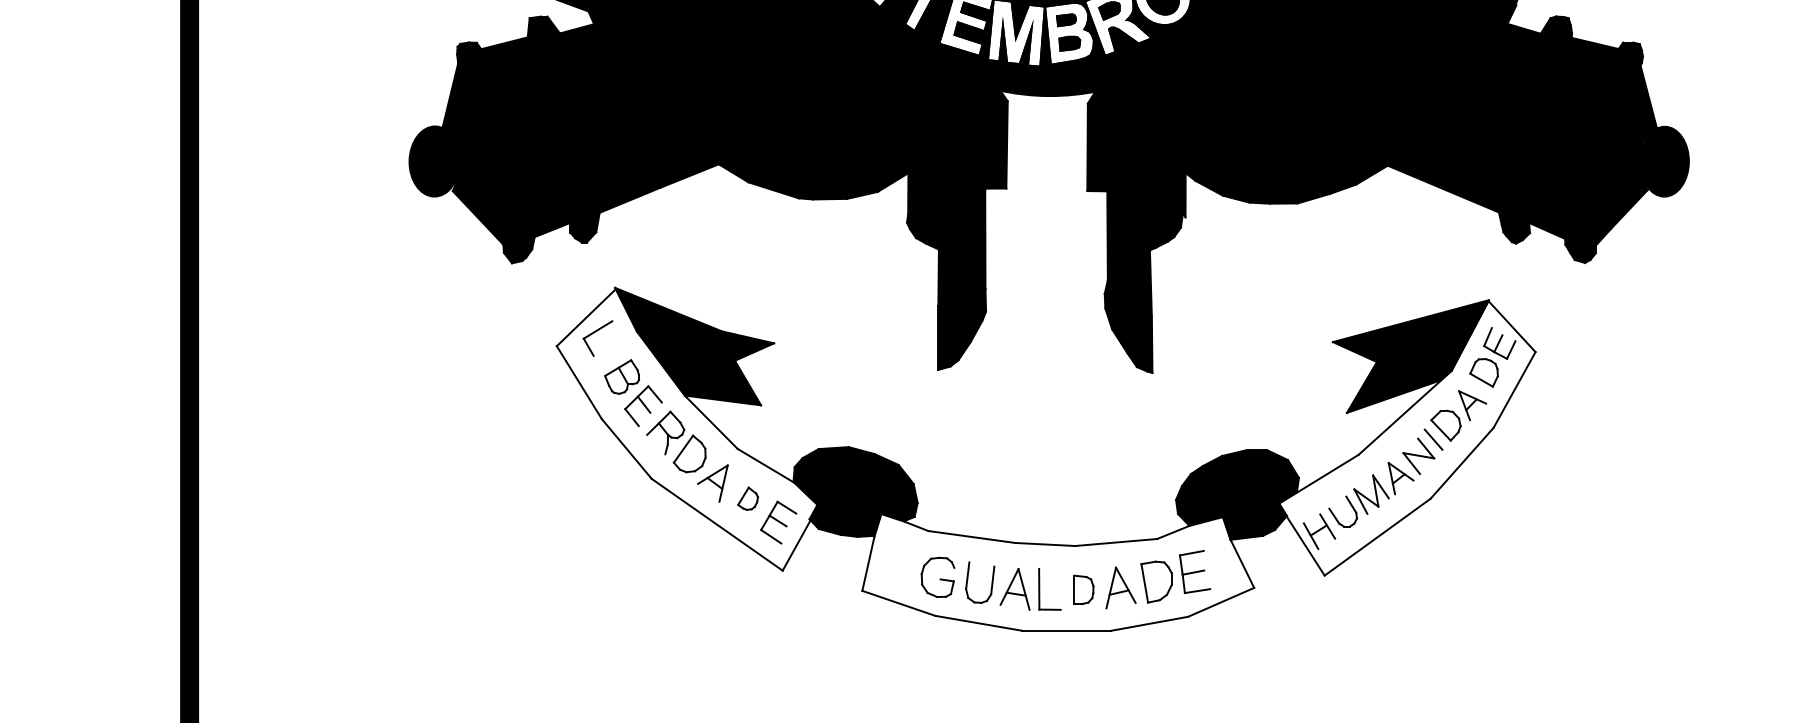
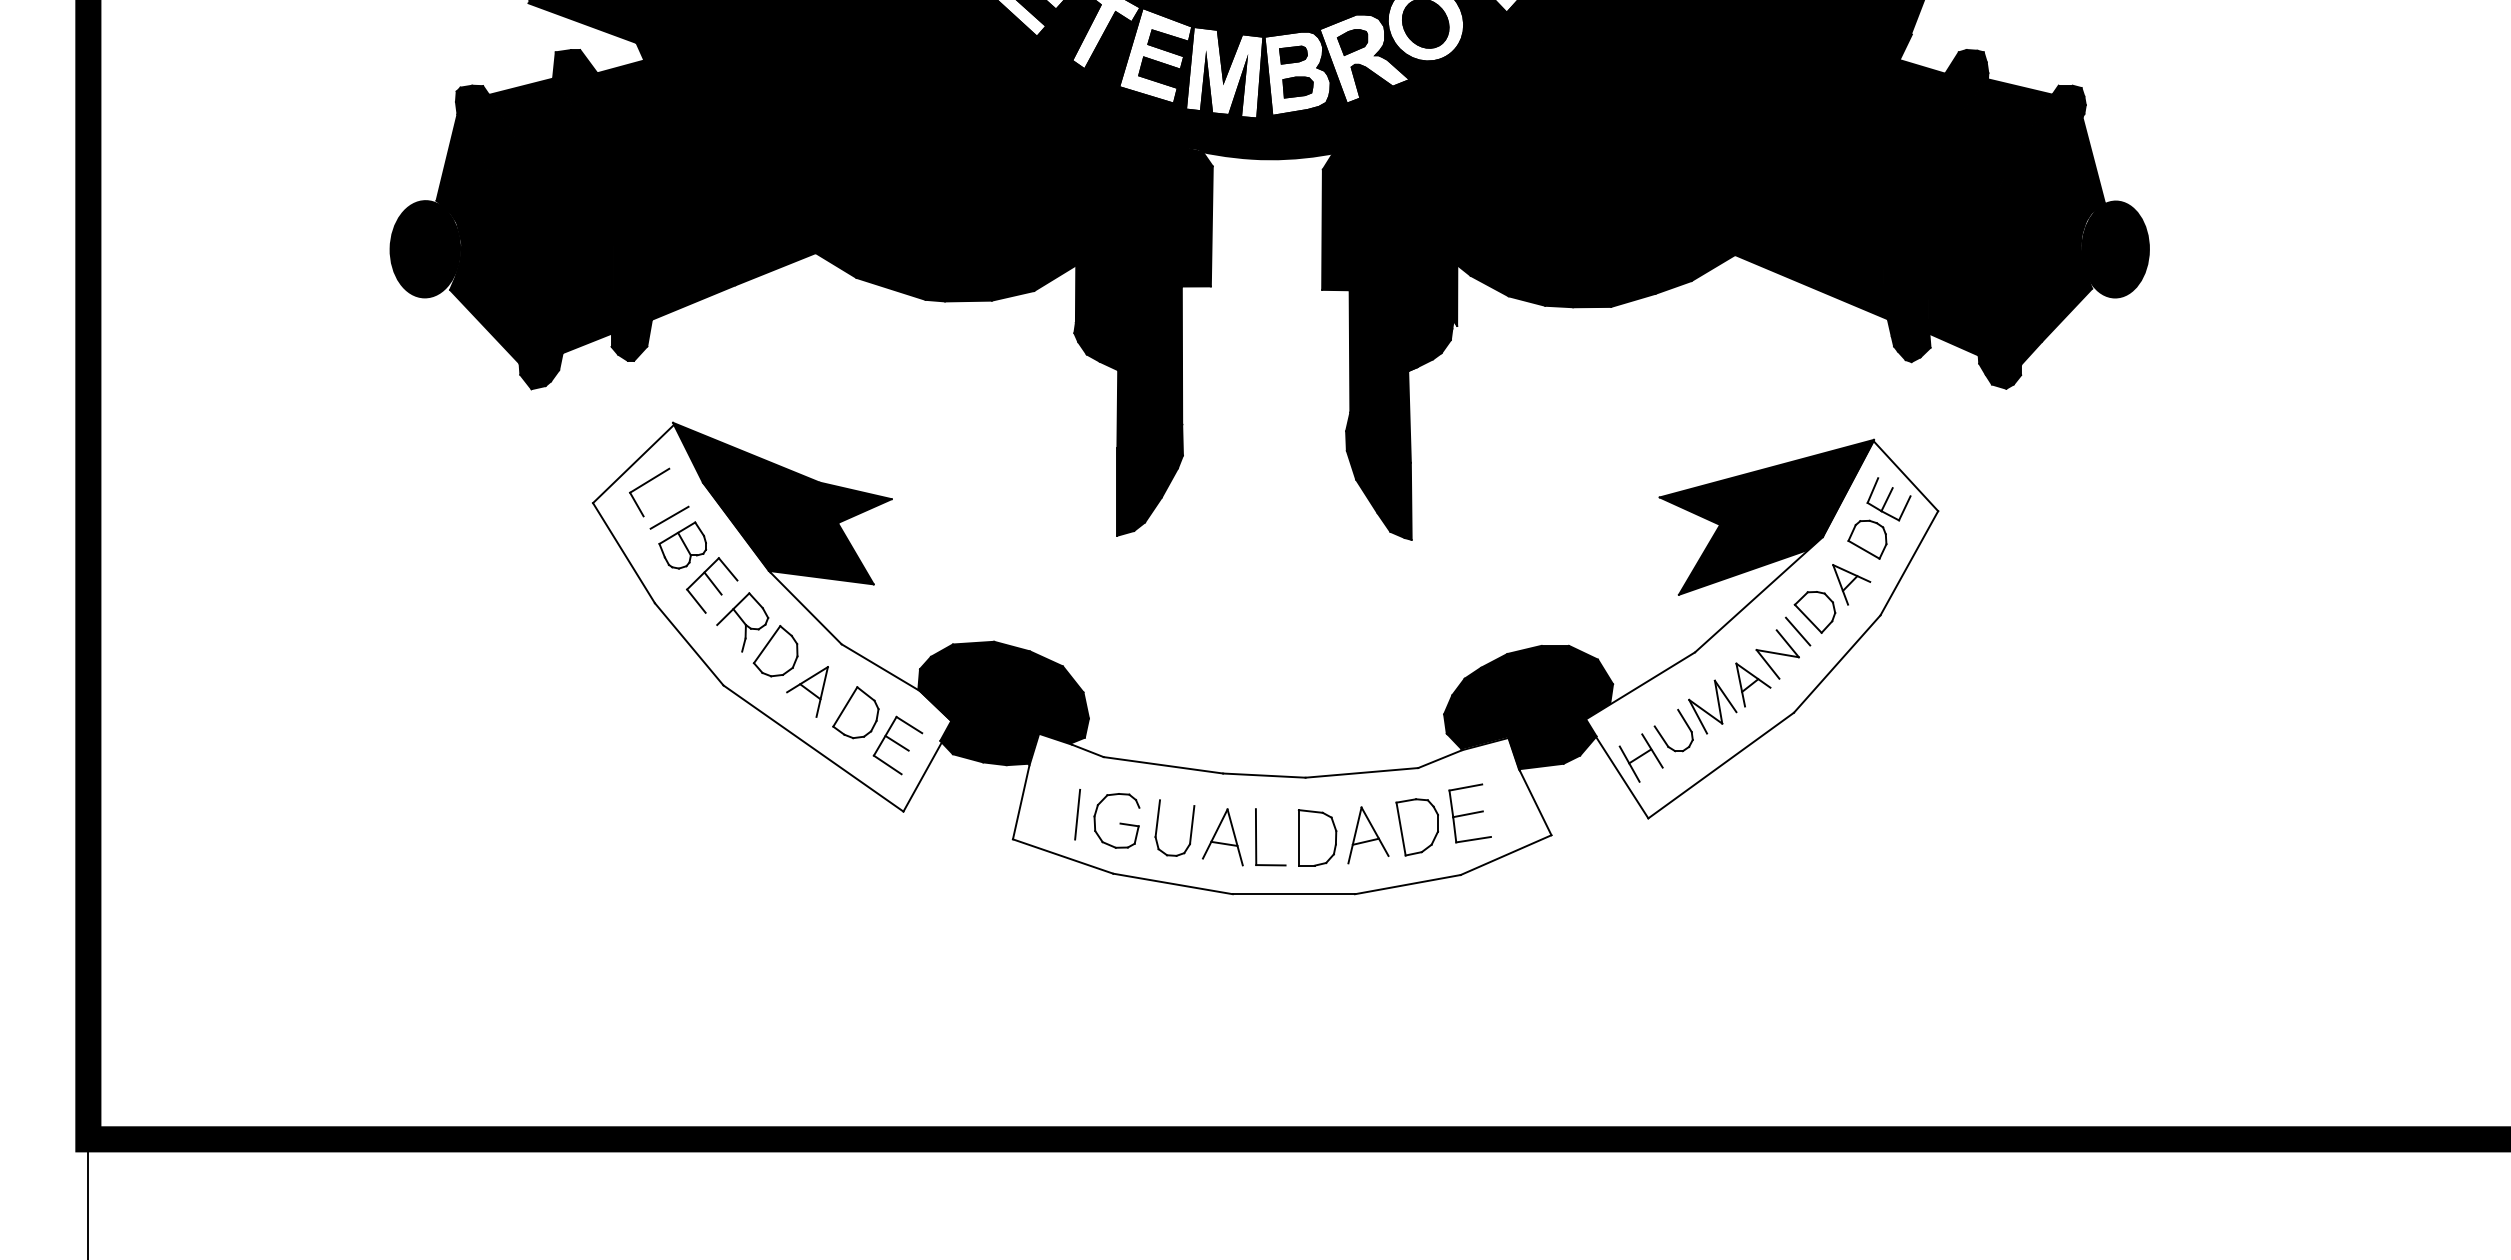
line: (612, 356) -> (669, 517), added
part: (747, 498) -> (855, 712), size x1.67
line: (909, 572) -> (1077, 814), added
part: (1083, 589) -> (1317, 837), size x1.43

